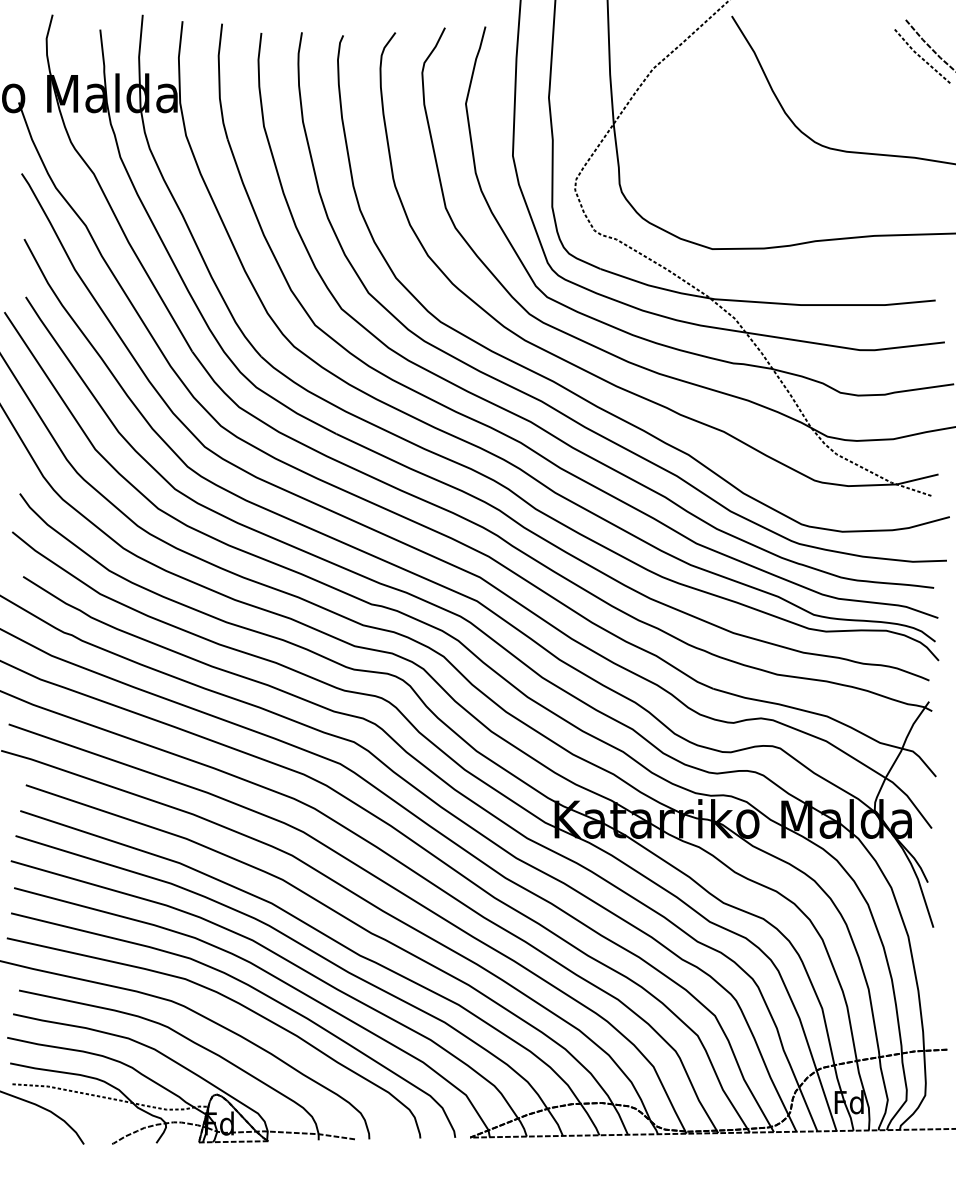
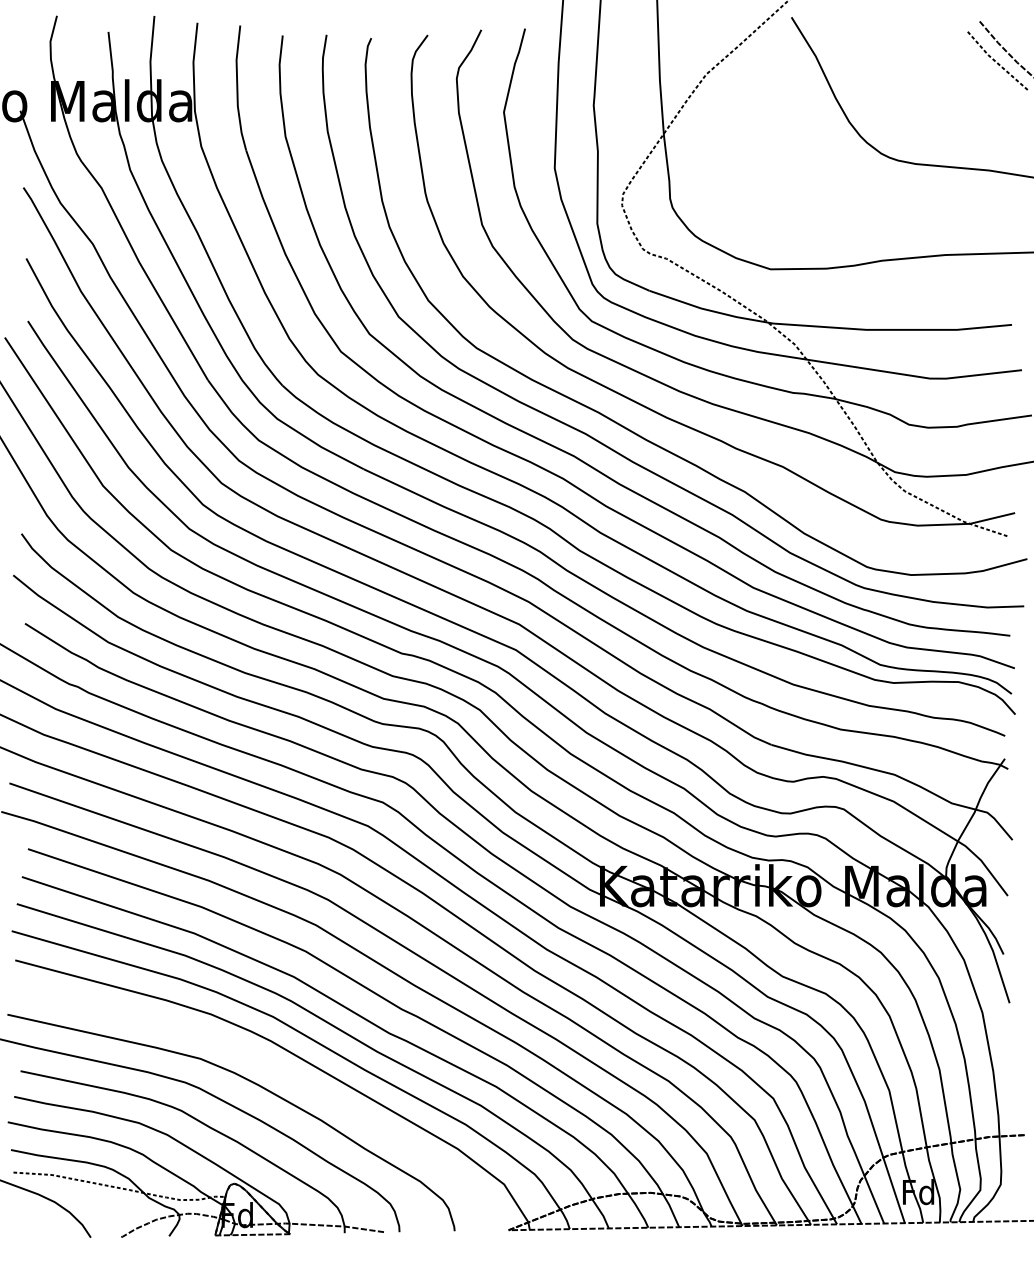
curve: (252, 988) -> (273, 1069), removed

